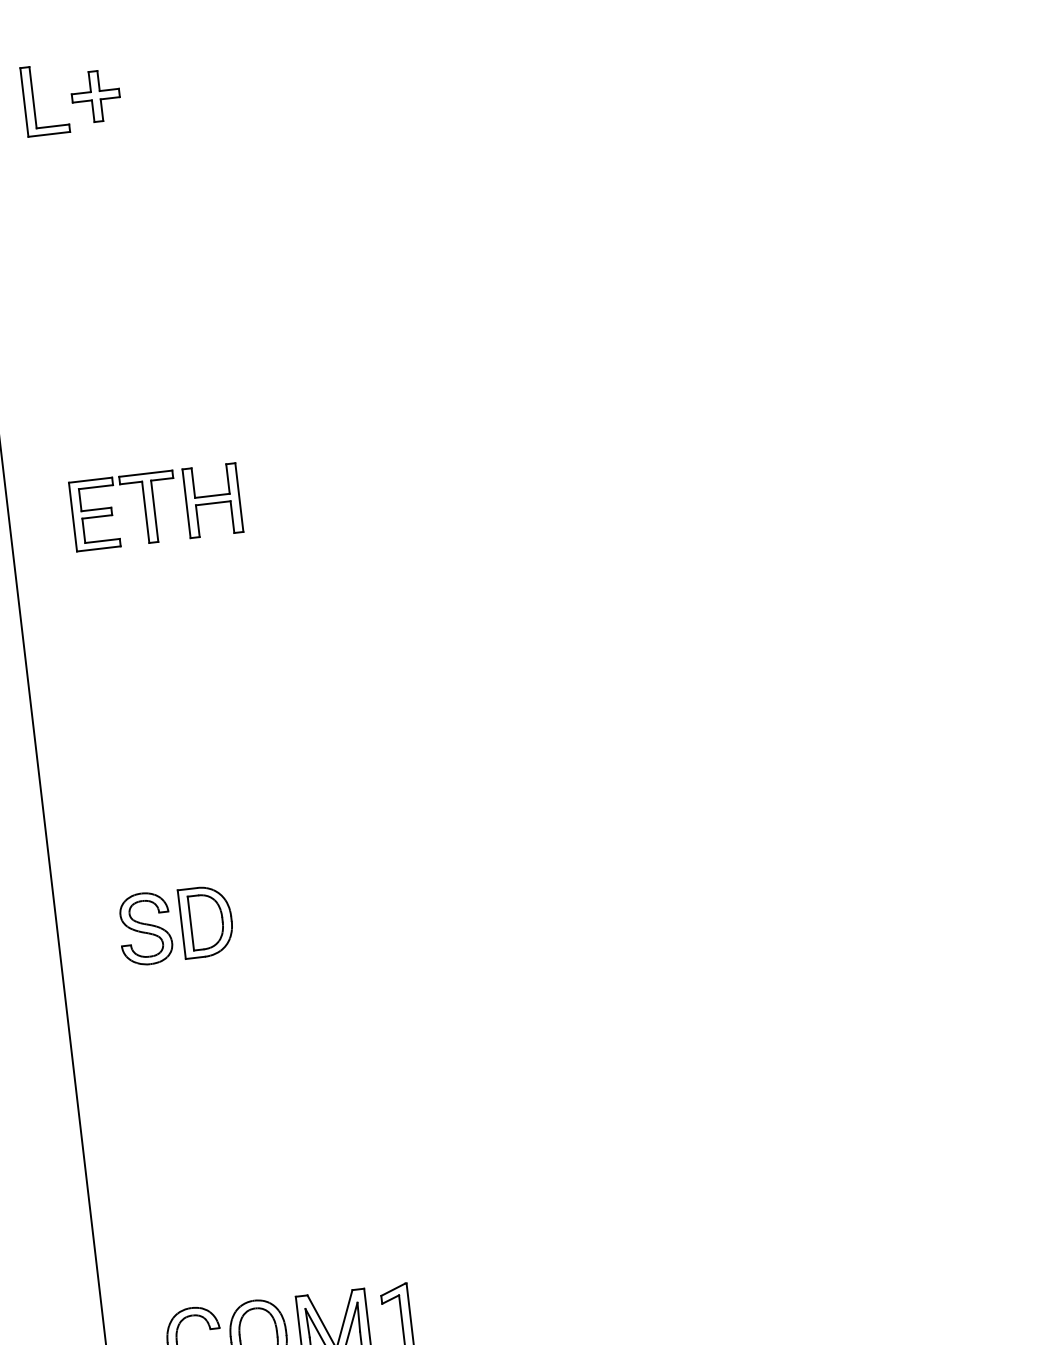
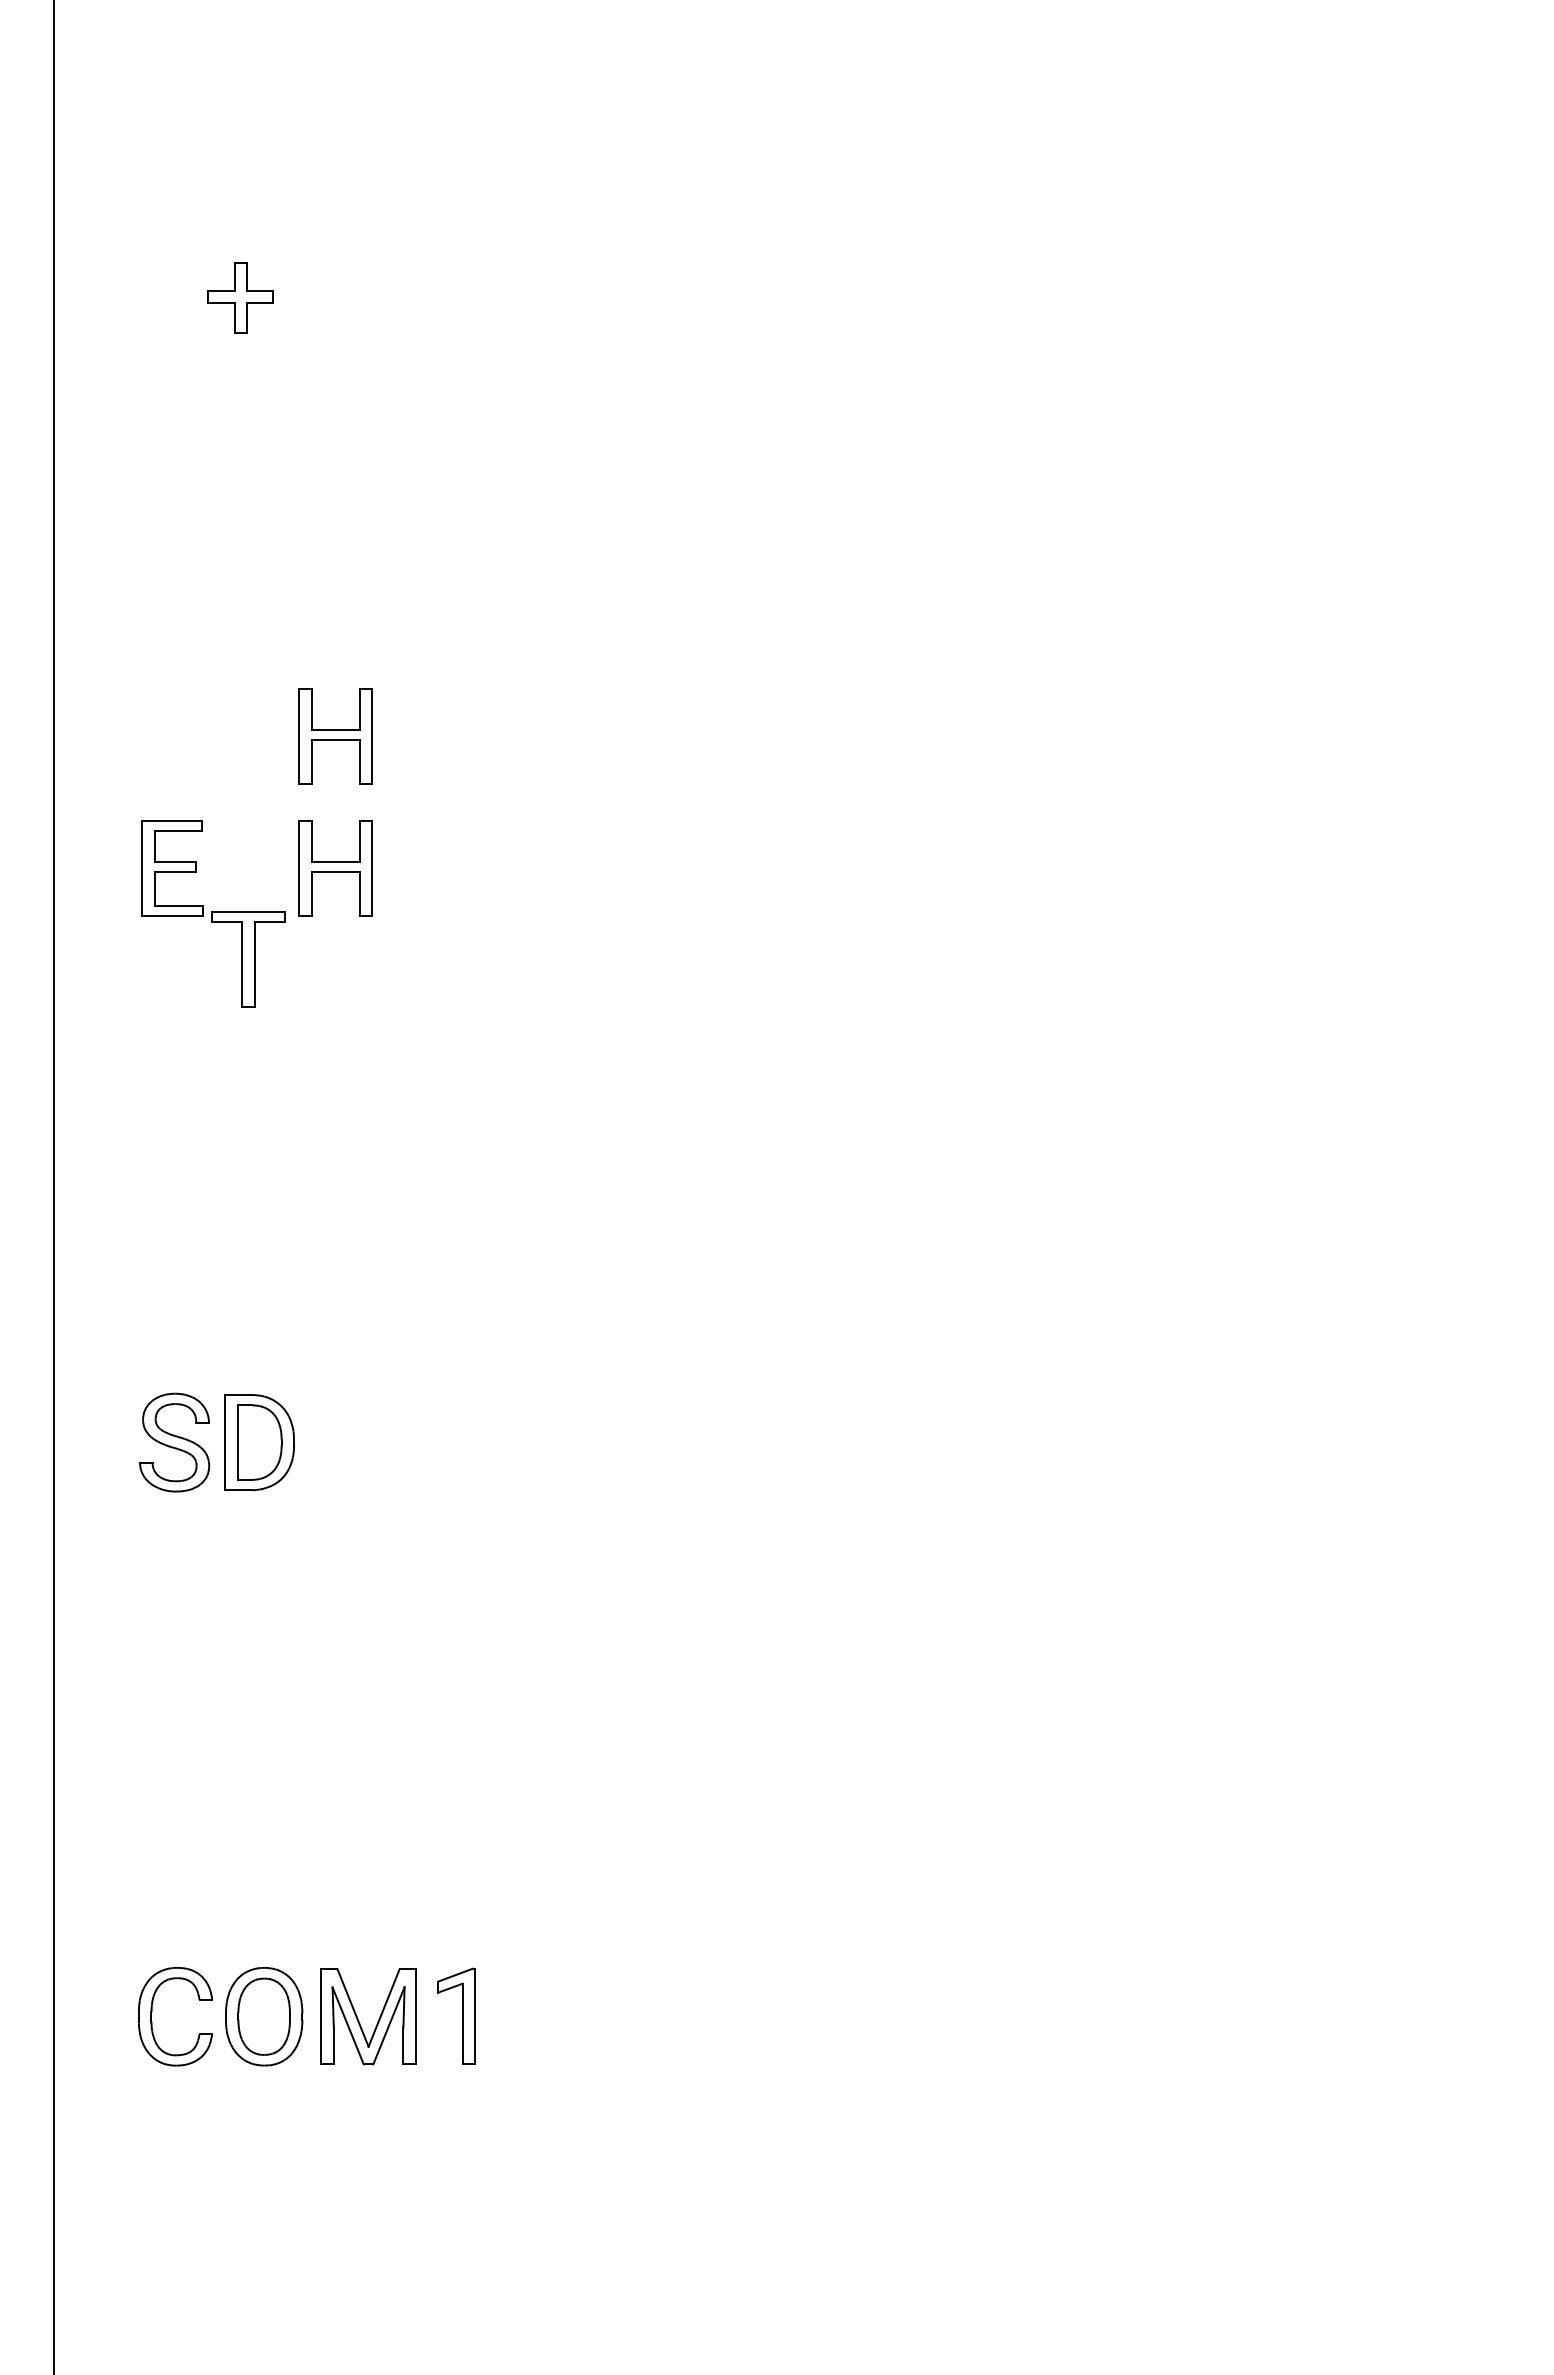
part: (34, 101) -> (155, 294), removed
part: (201, 405) -> (335, 736), added
part: (149, 508) -> (248, 959), moved

